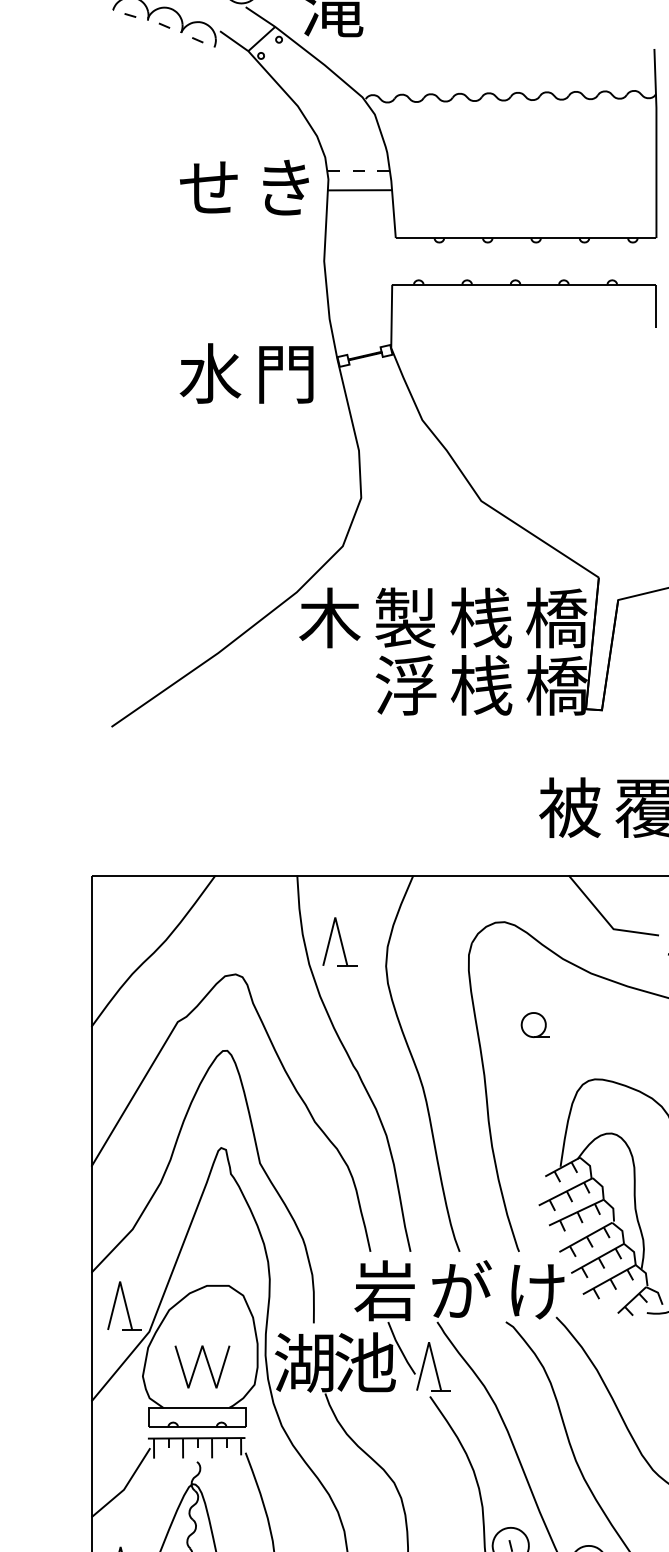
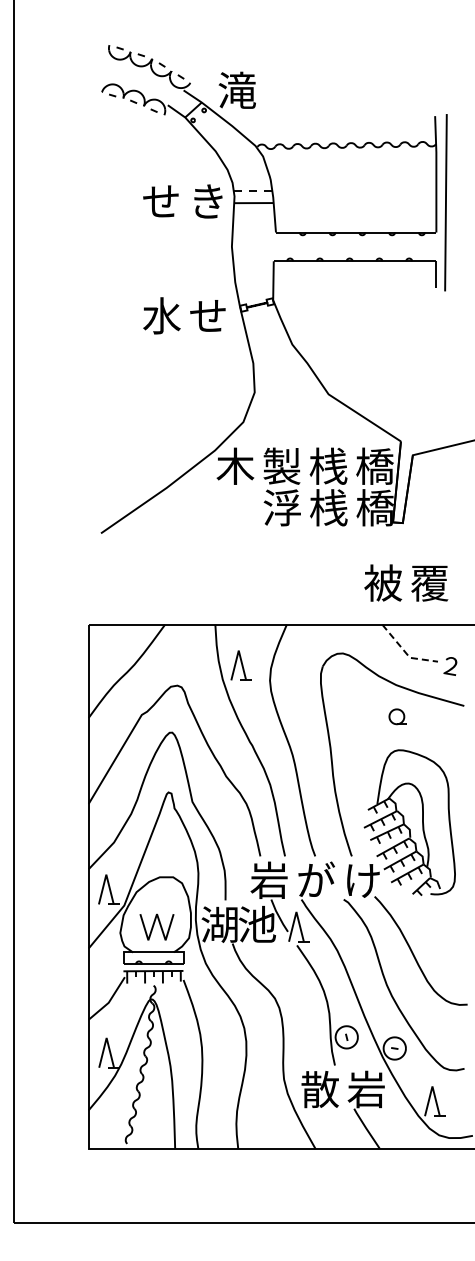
text: (284, 374) -> (207, 316), 門 -> せ
line: (606, 920) -> (405, 652), solid -> dashed
part: (534, 1024) -> (397, 716), moved

